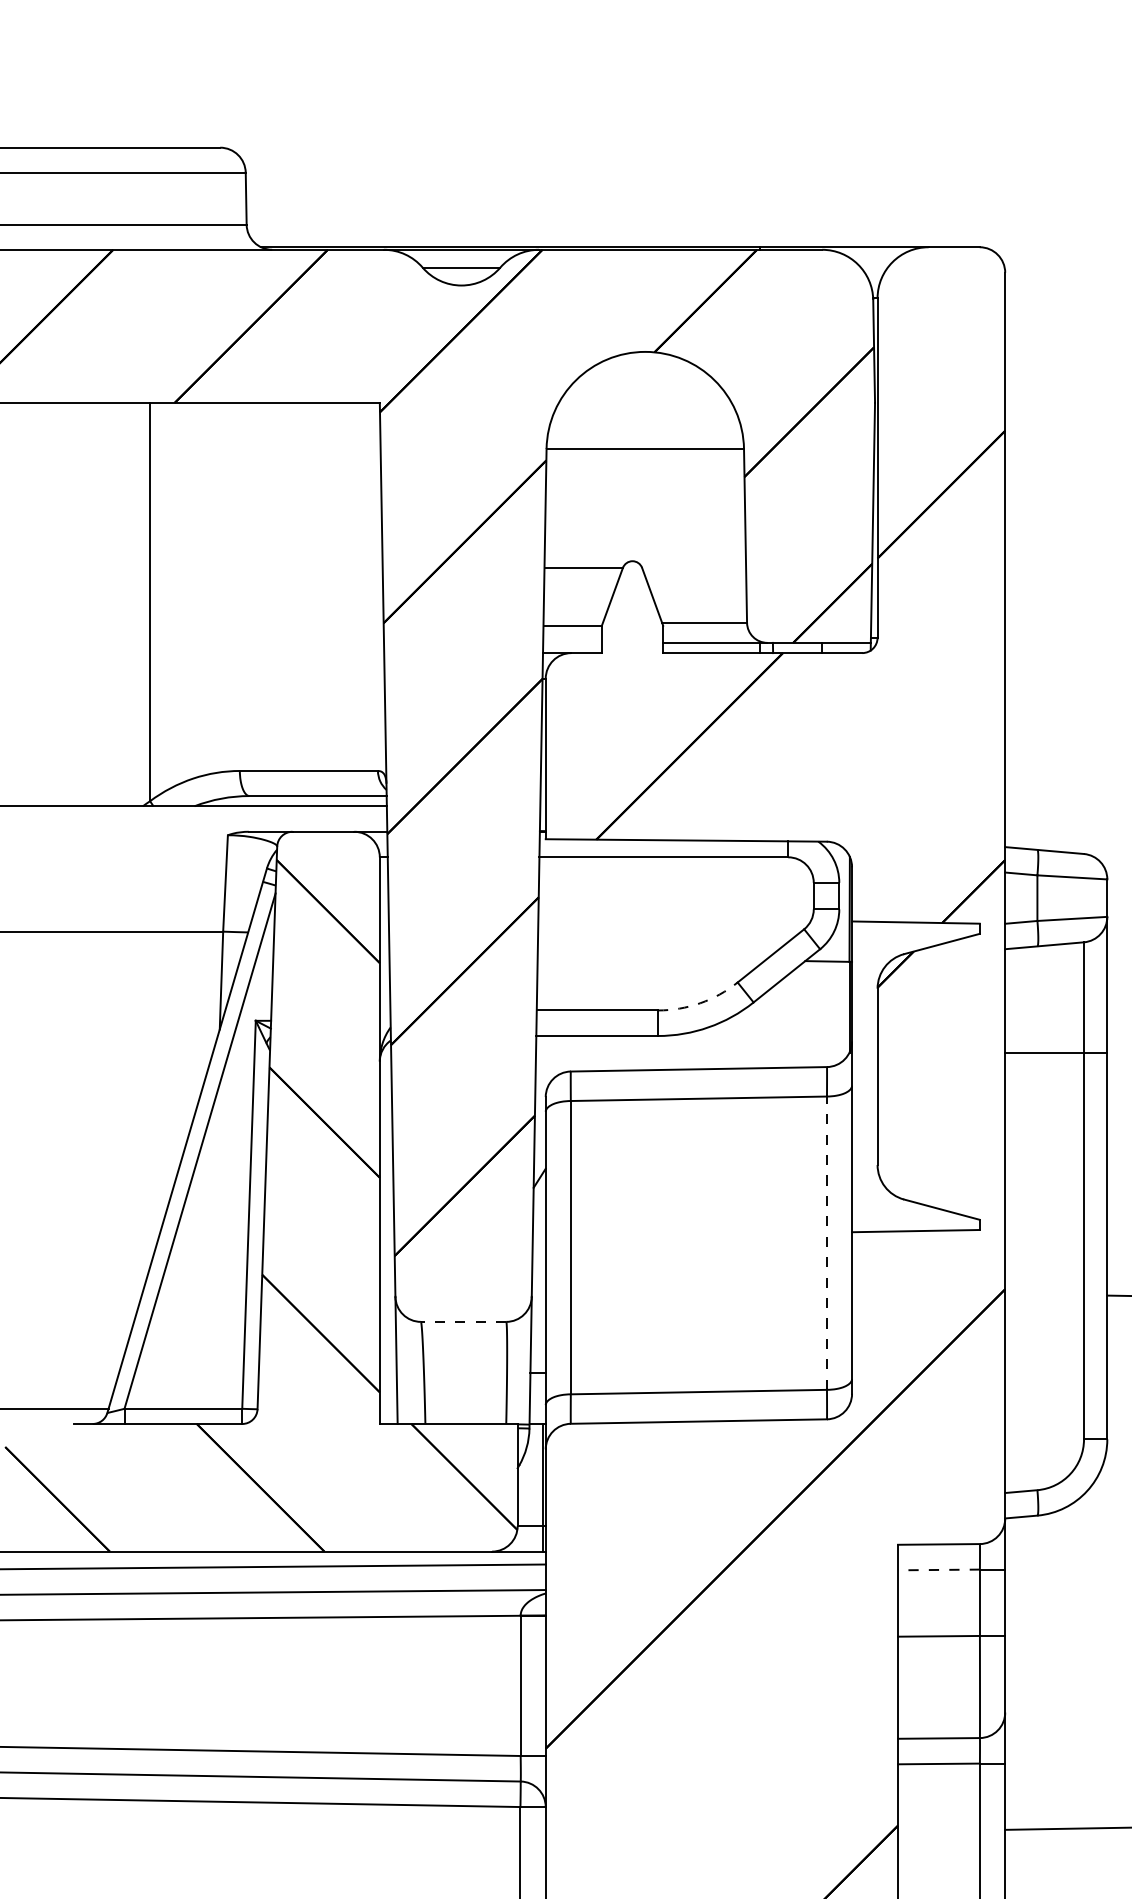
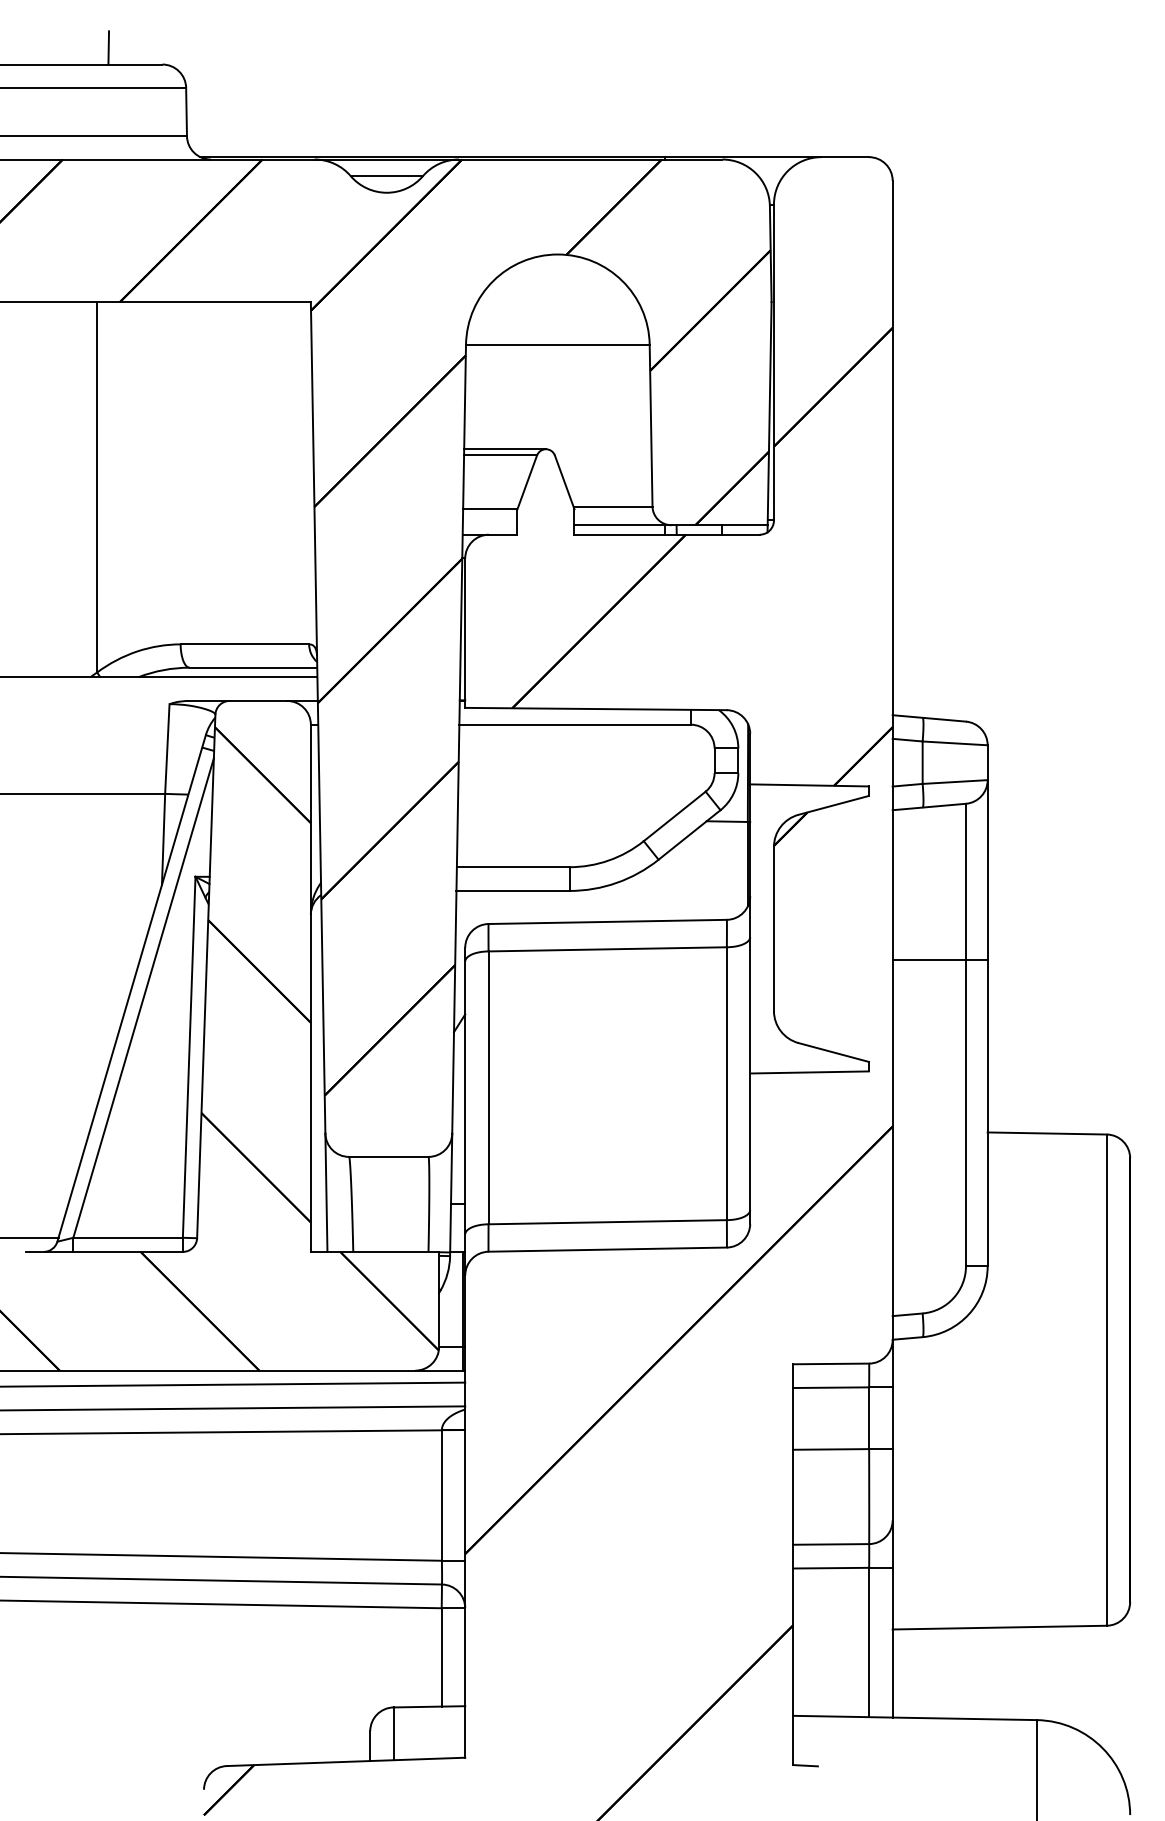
line: (162, 129) -> (108, 47), added
line: (587, 561) -> (504, 449), added
arc: (699, 1003) -> (608, 860), dashed -> solid
line: (1055, 1052) -> (939, 959), moved
line: (826, 1242) -> (726, 1083), dashed -> solid
line: (463, 1321) -> (388, 1156), dashed -> solid
line: (938, 1569) -> (830, 1387), dashed -> solid

